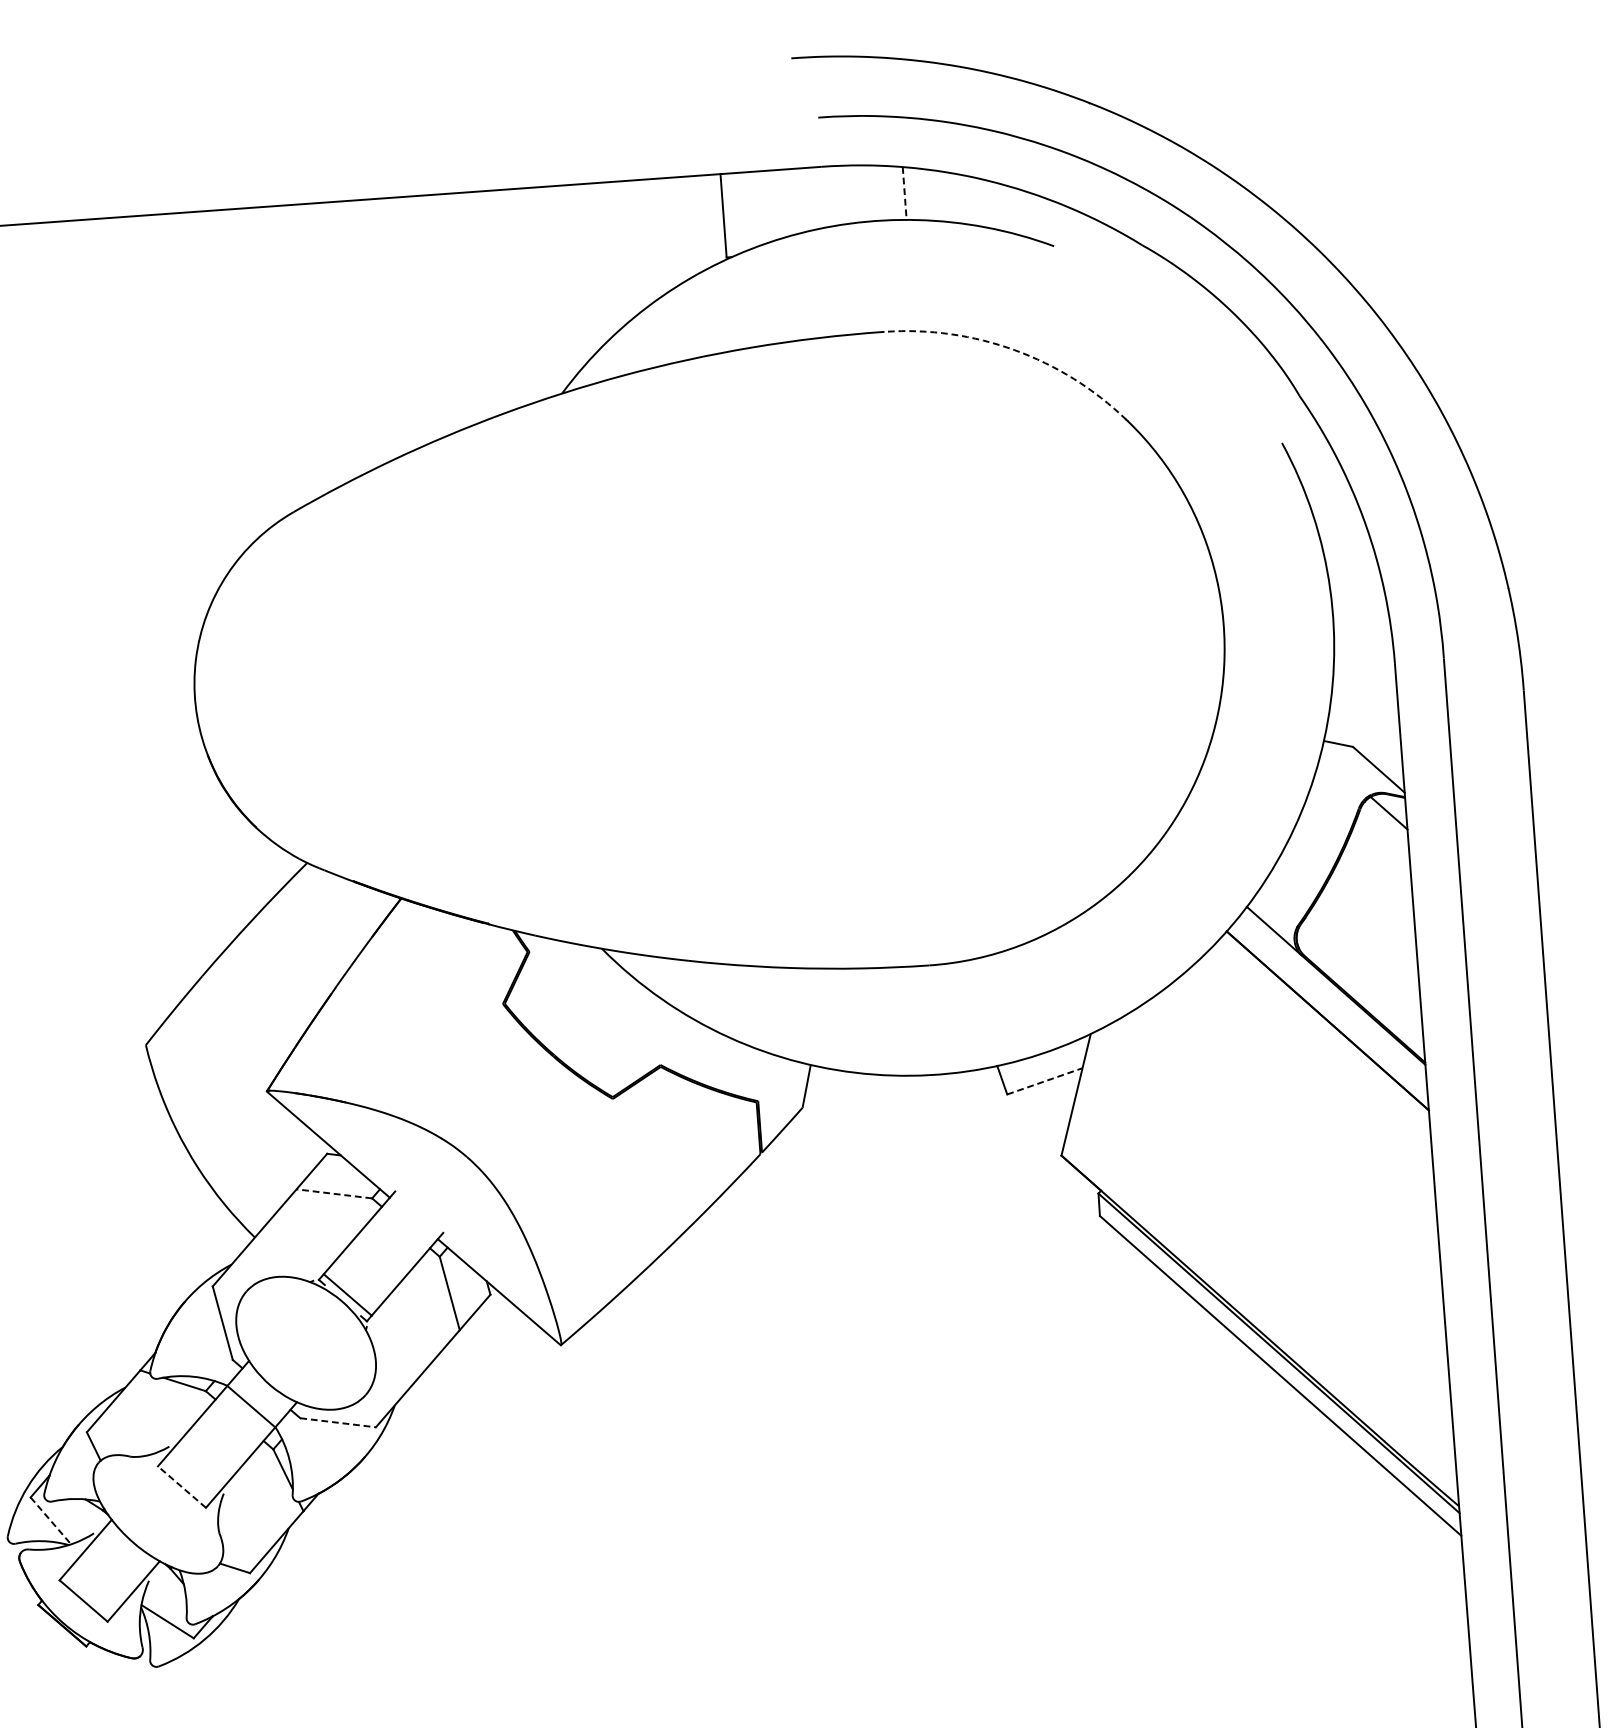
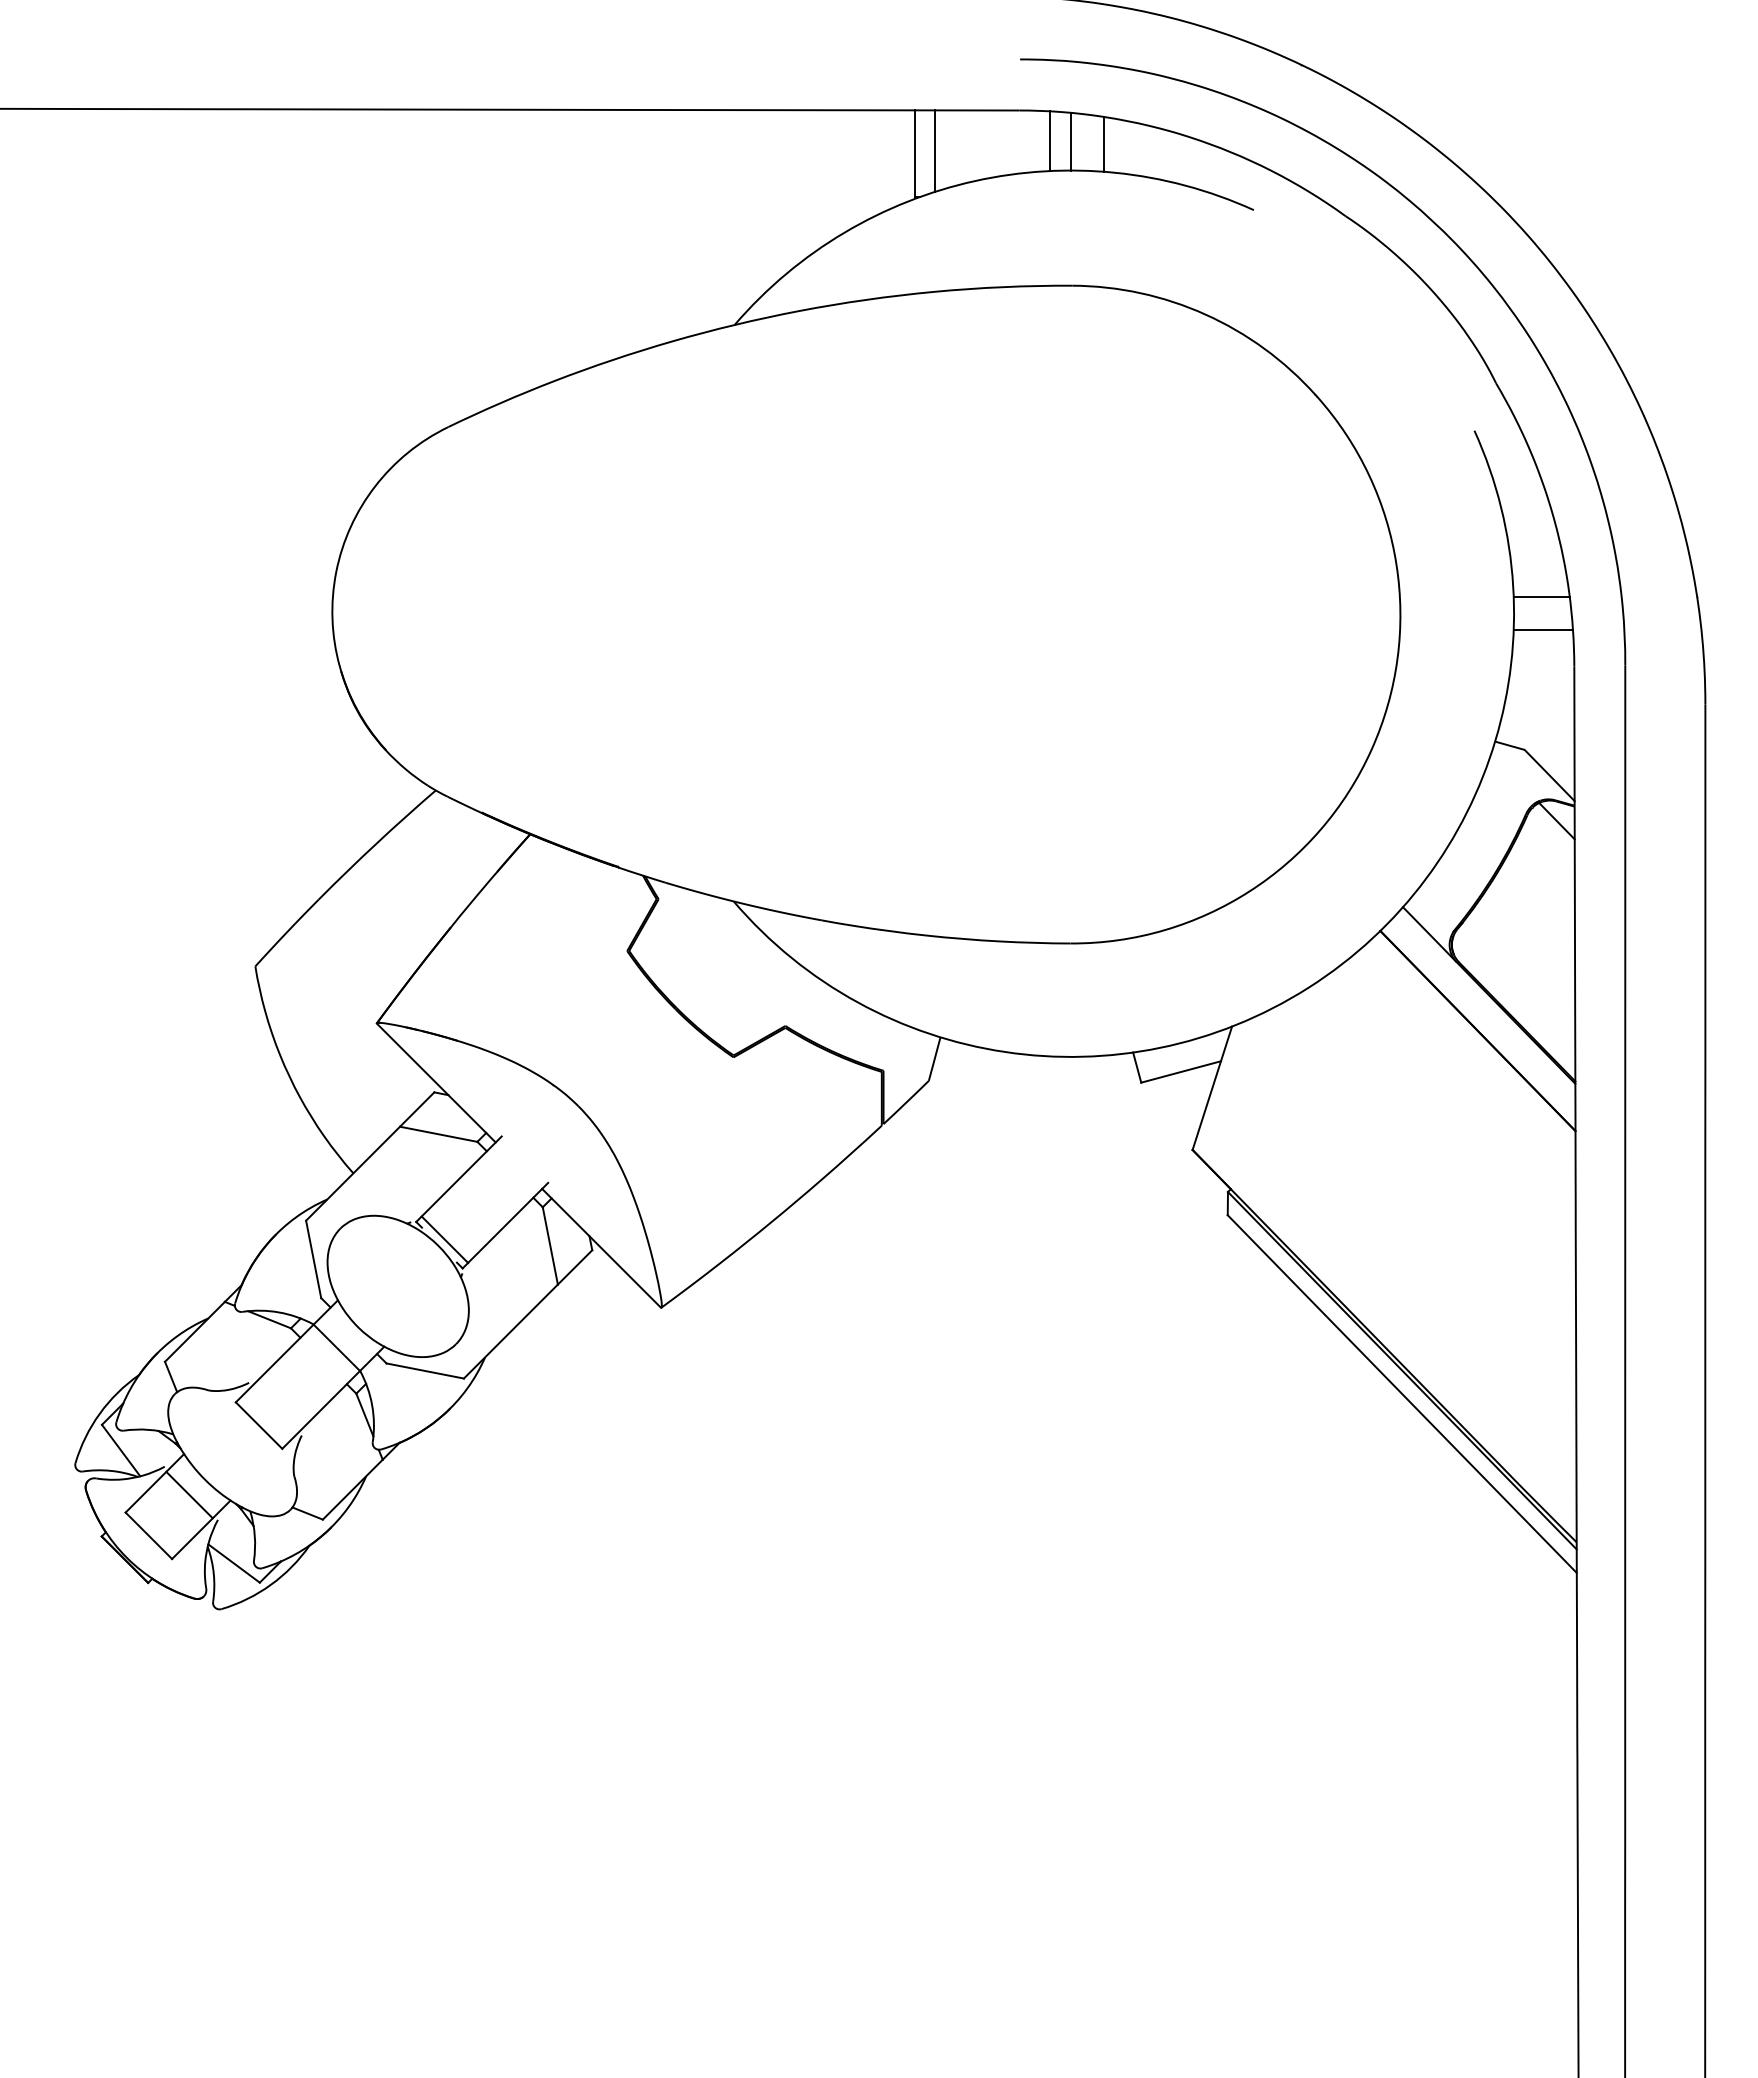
line: (872, 193) -> (1070, 141), added
line: (904, 193) -> (1103, 144), dashed -> solid
line: (853, 194) -> (1050, 141), added
line: (743, 211) -> (935, 150), added
arc: (1014, 350) -> (1205, 314), dashed -> solid
line: (1358, 598) -> (1541, 597), added
line: (1362, 630) -> (1543, 630), added
line: (1045, 1080) -> (1181, 1071), dashed -> solid
line: (334, 1194) -> (438, 1134), dashed -> solid
line: (338, 1423) -> (425, 1371), dashed -> solid
line: (182, 1486) -> (259, 1425), dashed -> solid
line: (51, 1520) -> (121, 1450), dashed -> solid
line: (119, 1558) -> (189, 1494), added

